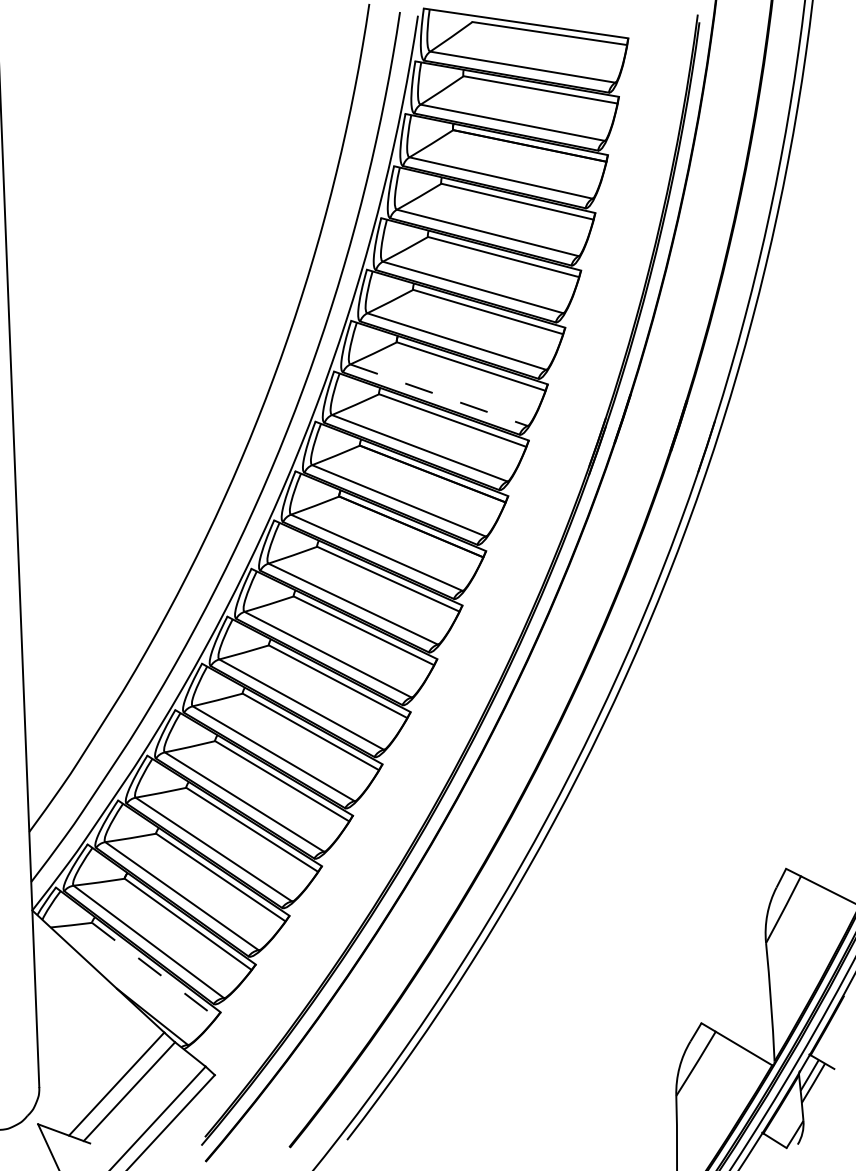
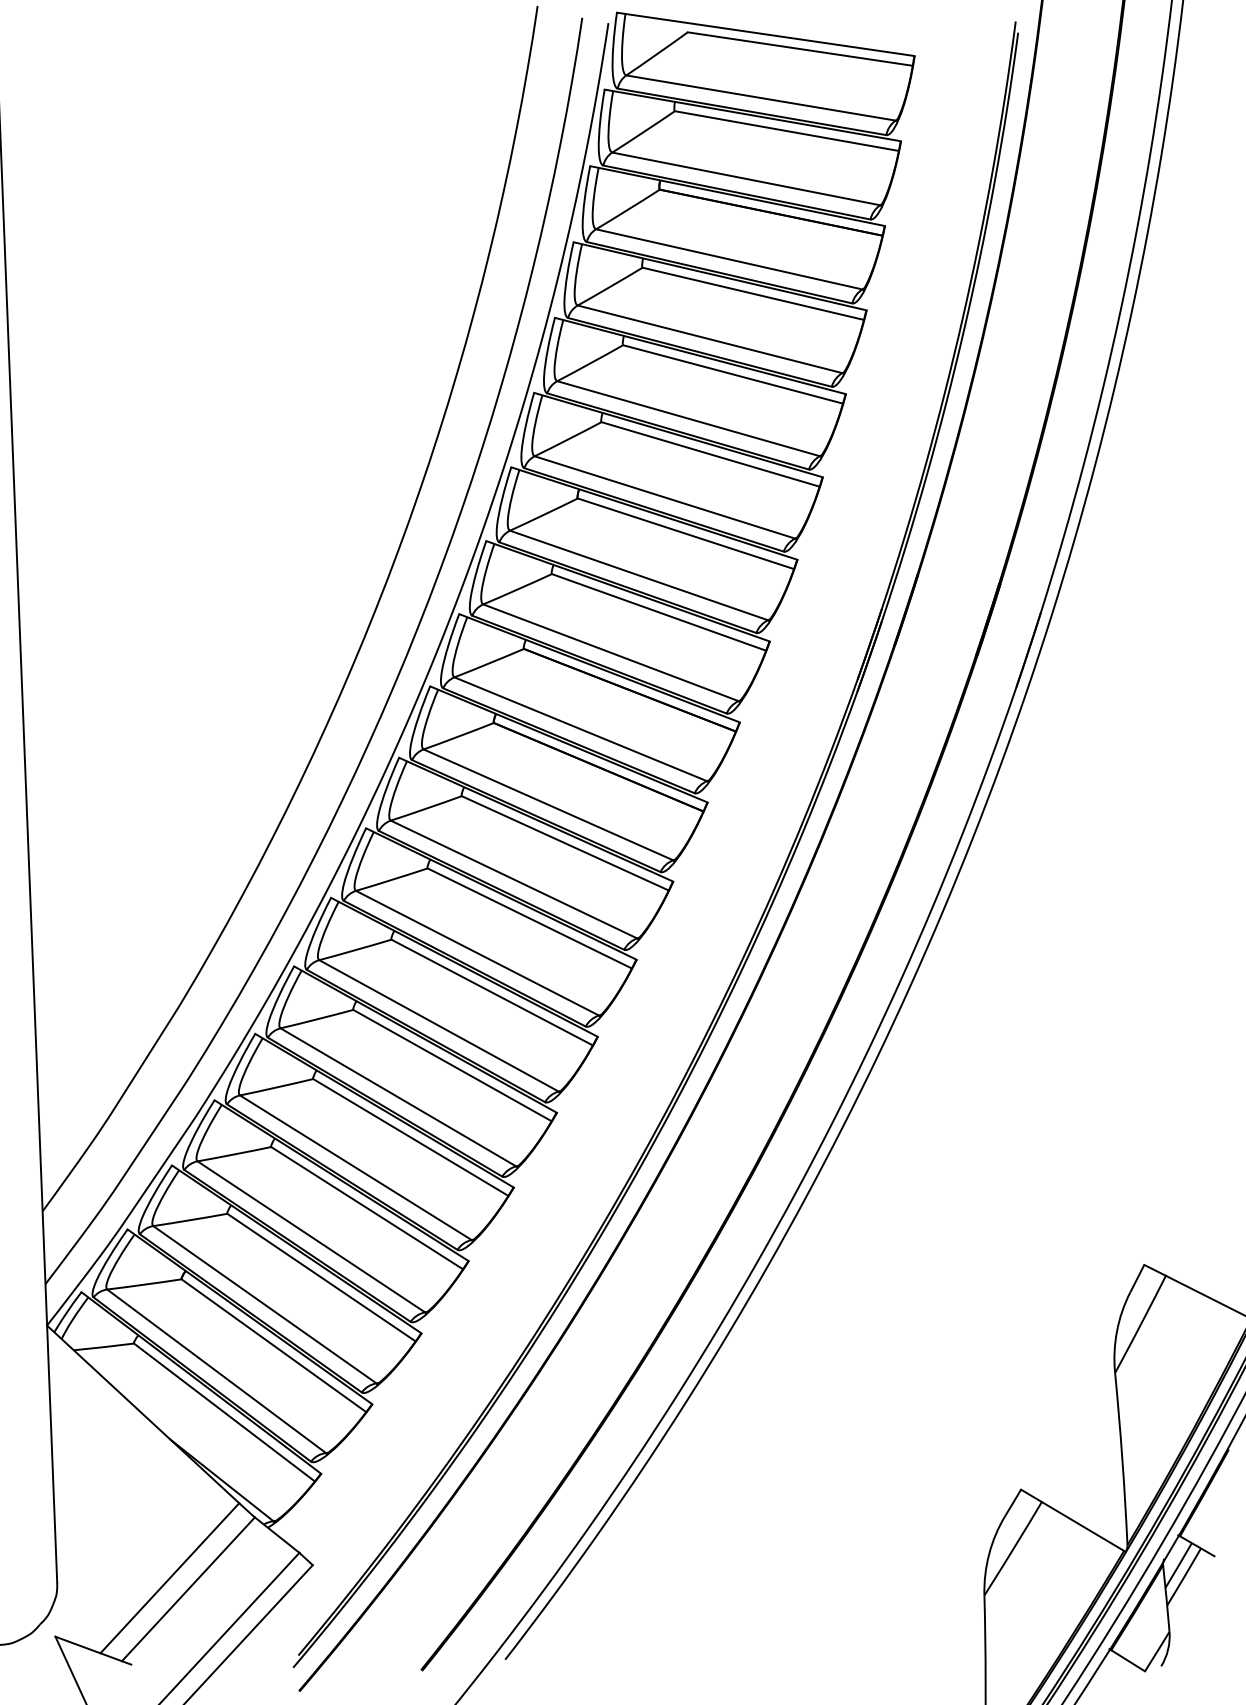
line: (439, 395) -> (639, 575), dashed -> solid
line: (154, 970) -> (224, 1412), dashed -> solid

